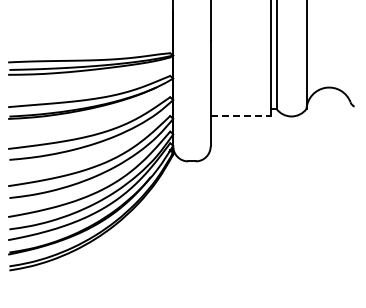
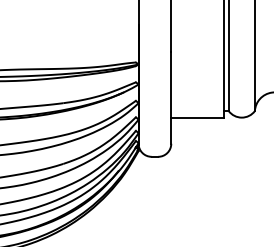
line: (240, 116) -> (197, 117), dashed -> solid

